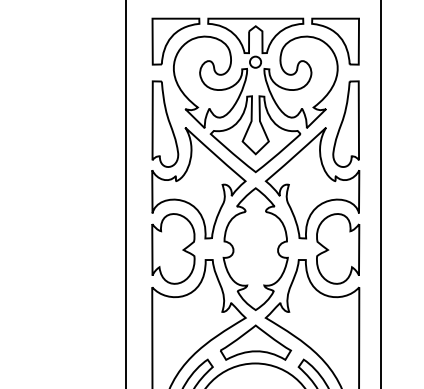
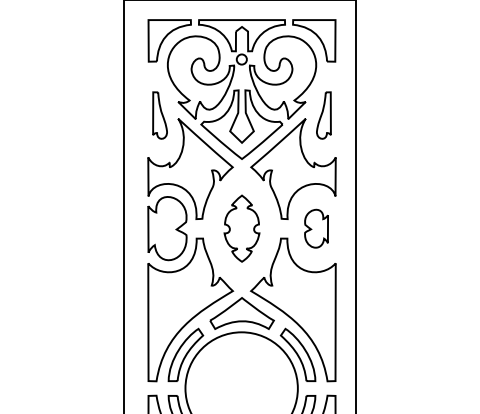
part: (164, 124) -> (159, 115), size x0.6
part: (345, 124) -> (323, 115), size x0.6
part: (255, 248) -> (241, 228), size x0.6
part: (338, 248) -> (316, 228), size x0.6

